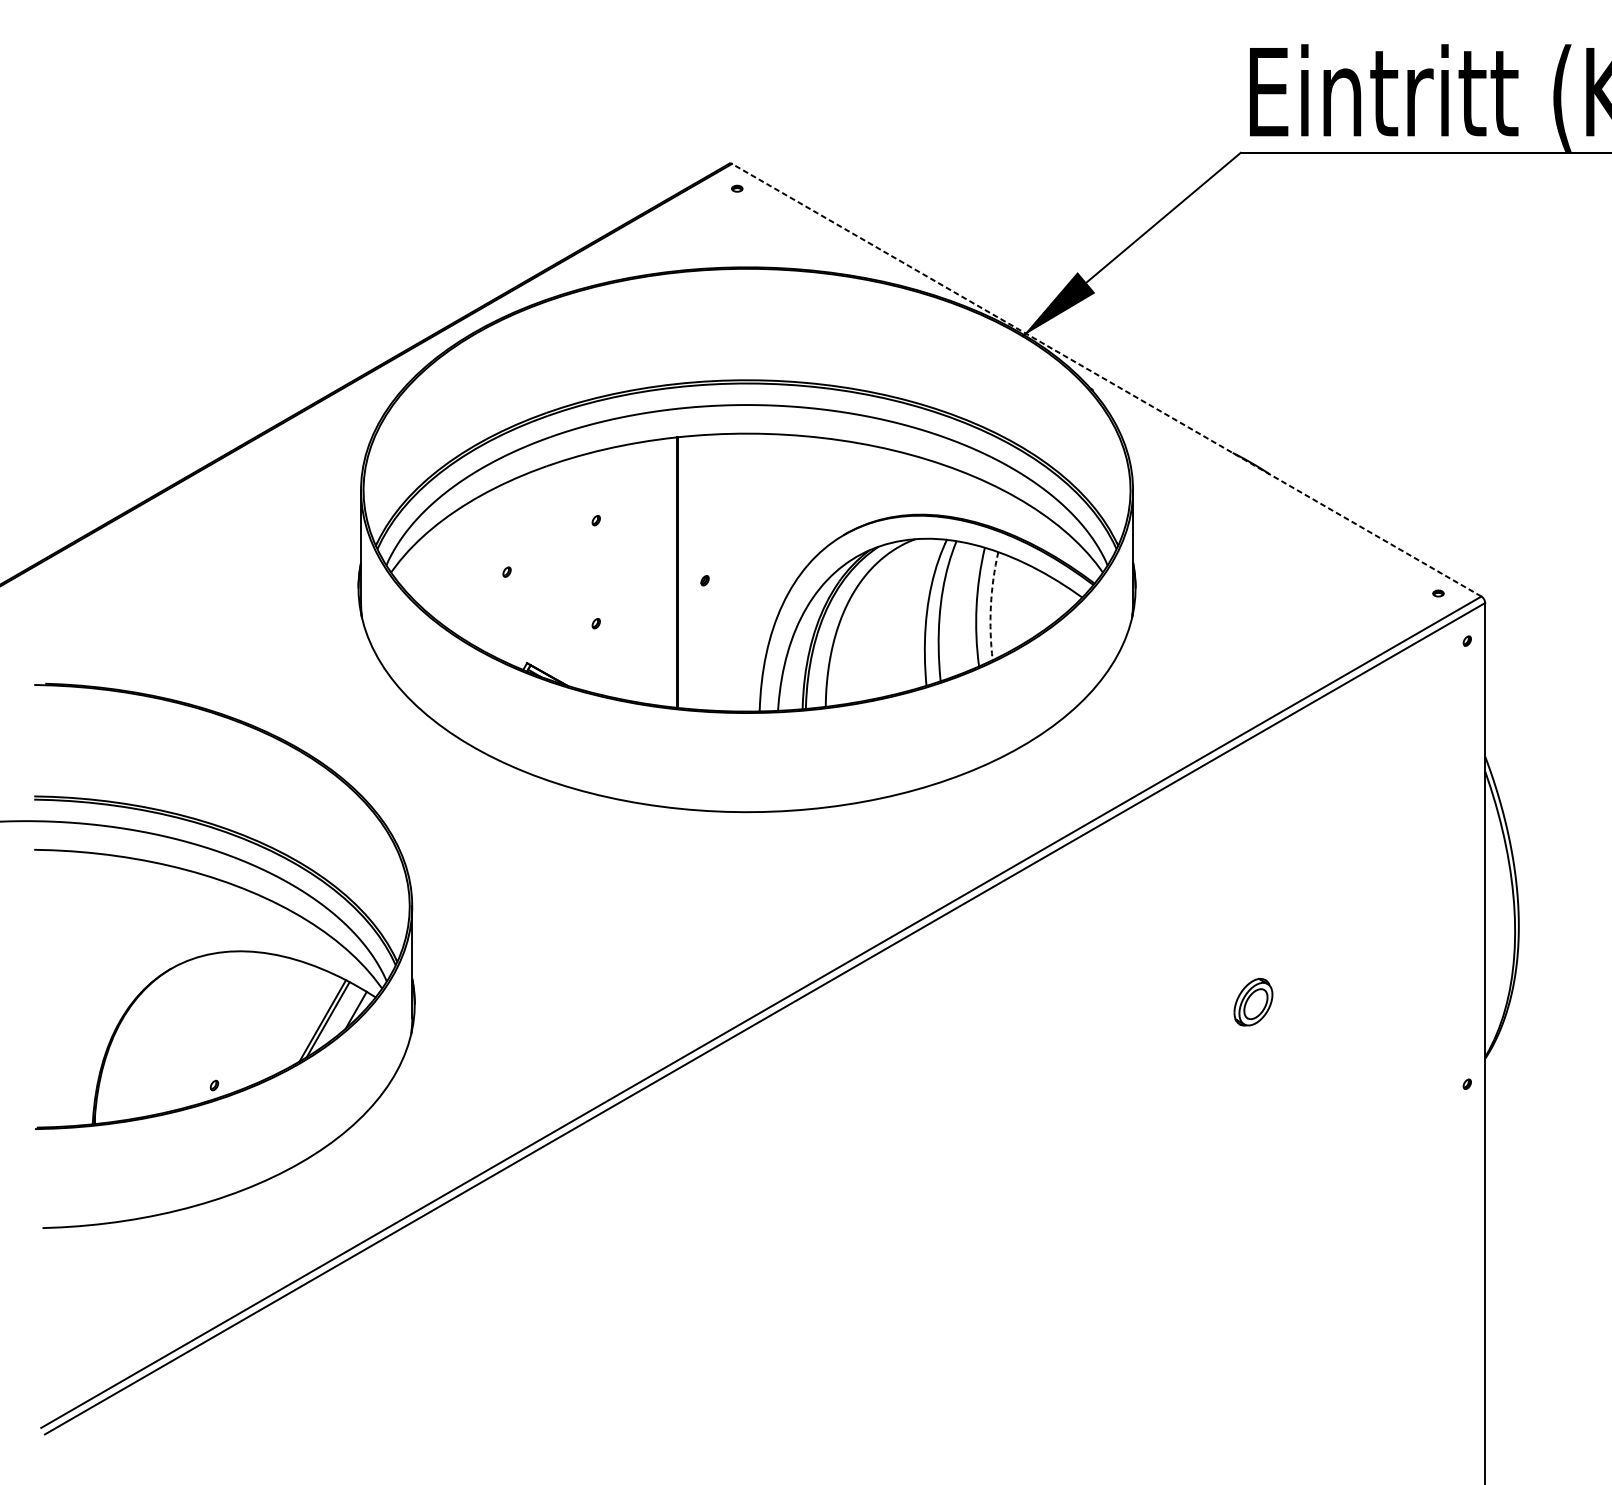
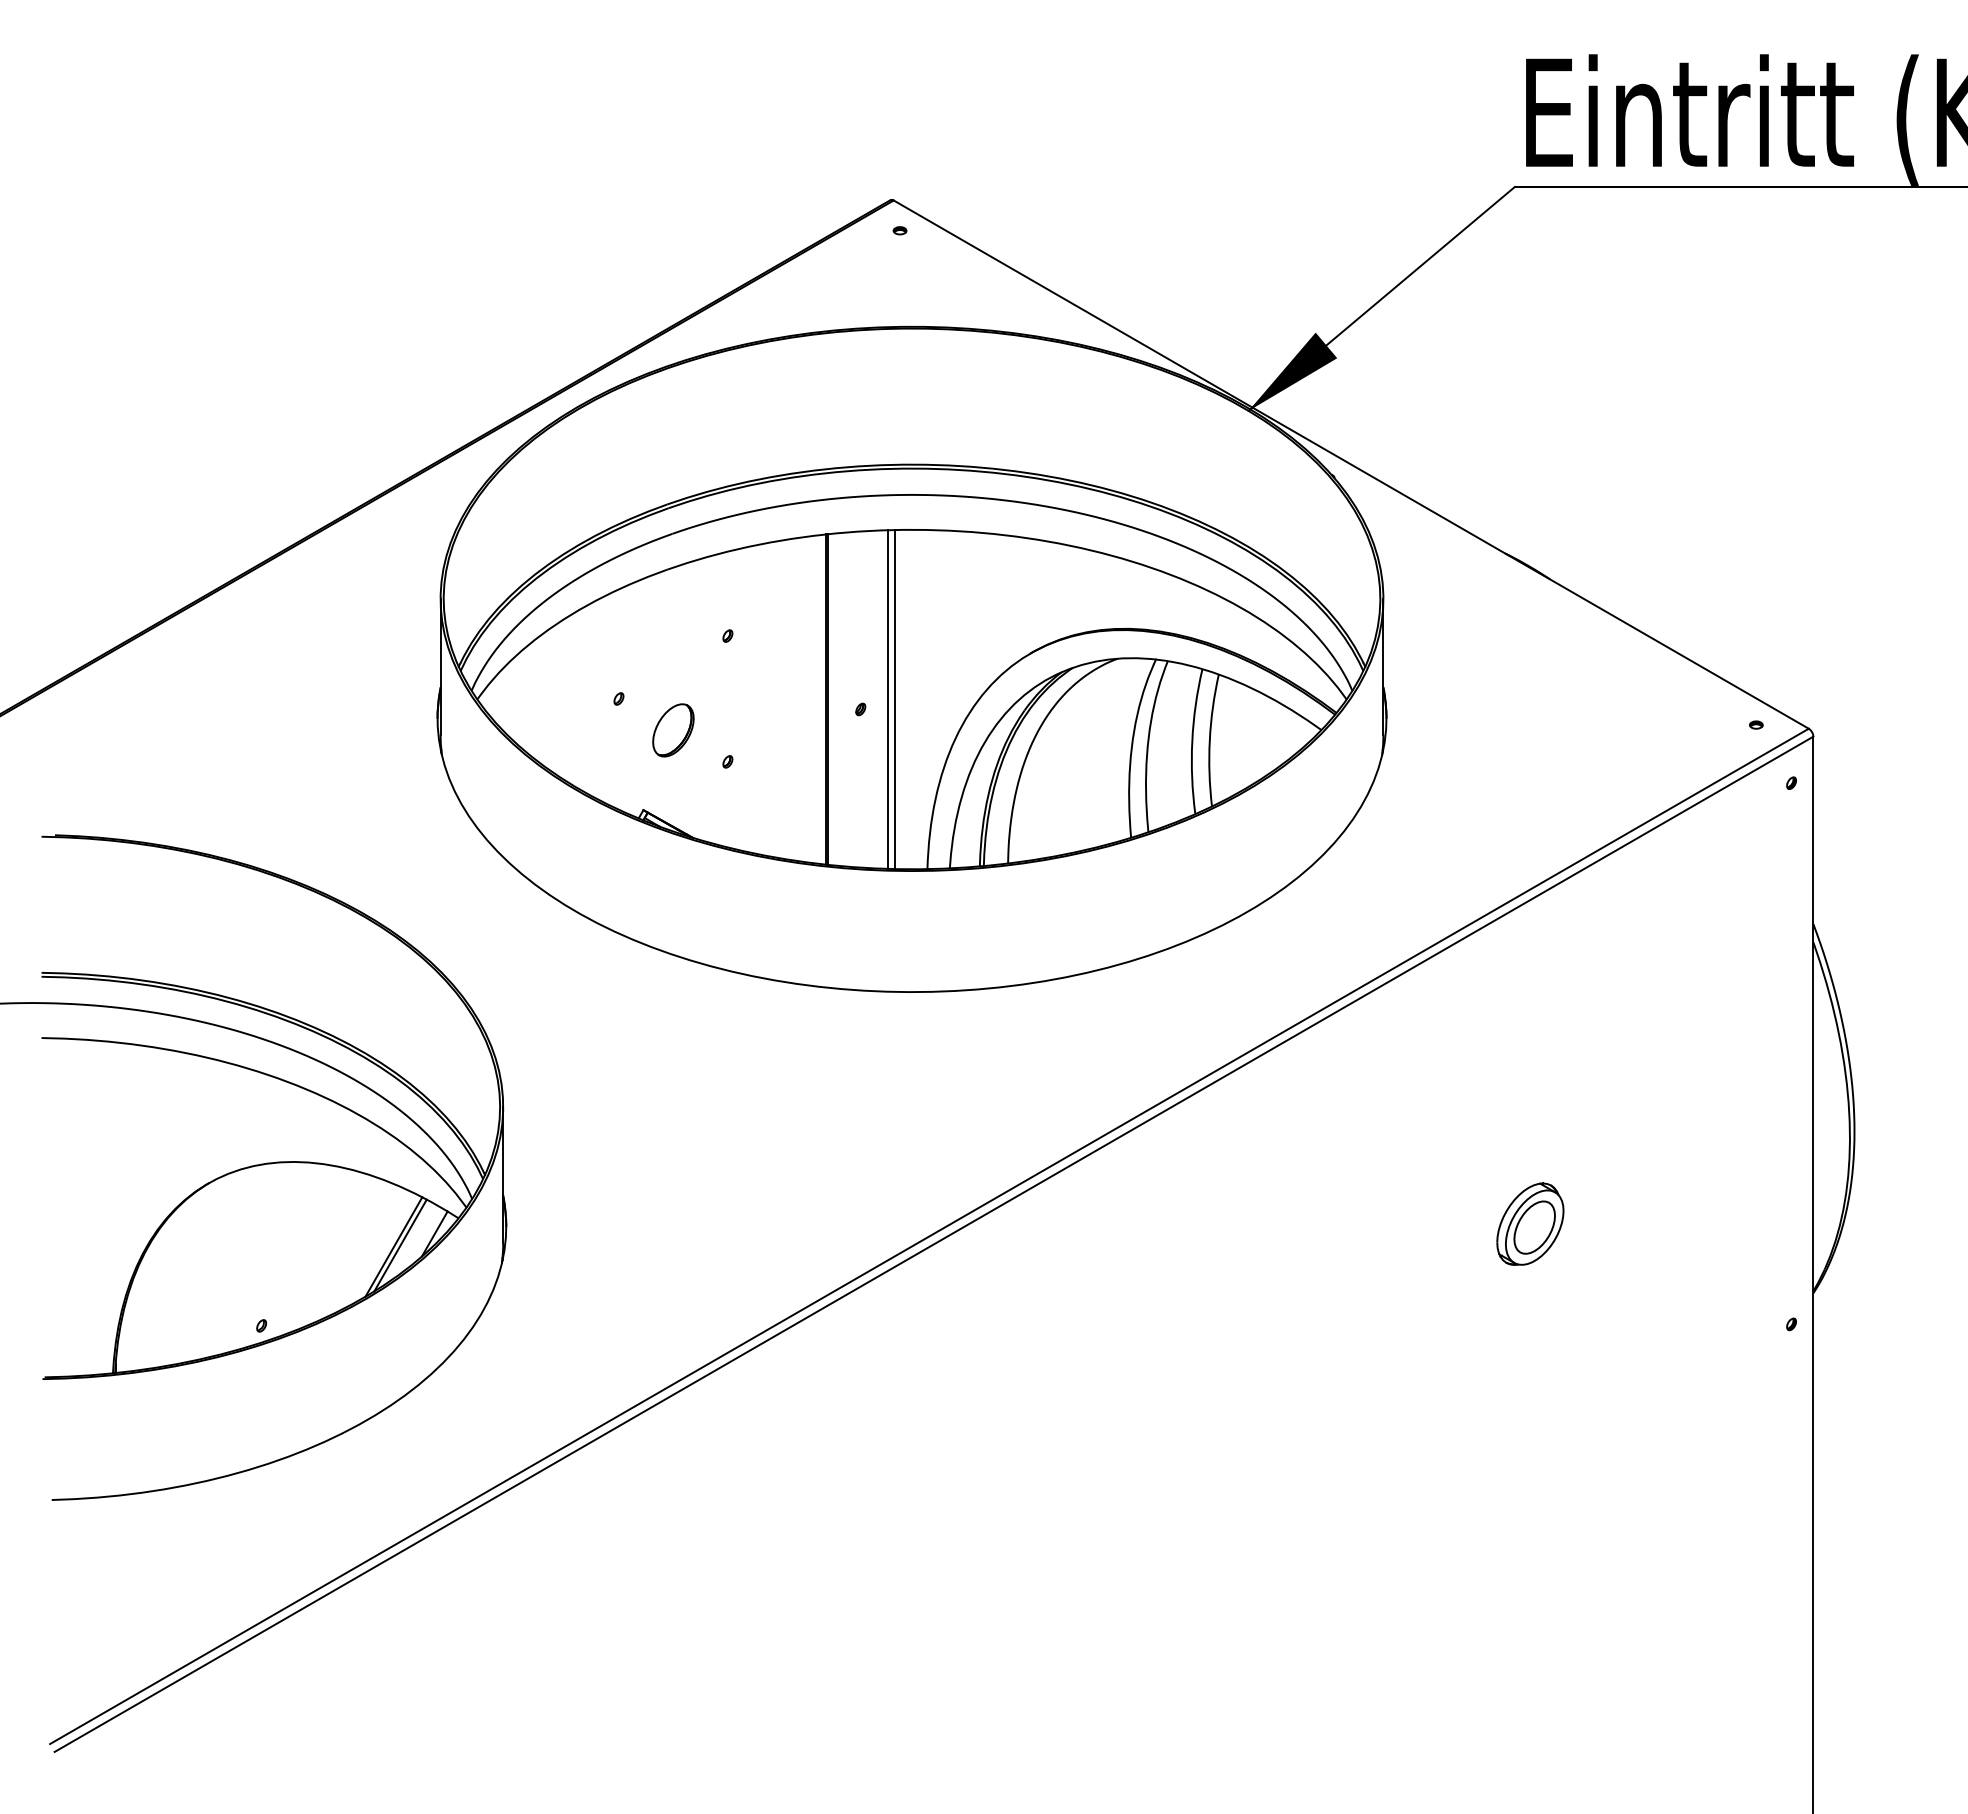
line: (1106, 380) -> (1350, 464), dashed -> solid
line: (727, 572) -> (888, 699), added
line: (732, 572) -> (894, 699), added
part: (551, 597) -> (673, 730), added
arc: (990, 606) -> (1209, 740), dashed -> solid
part: (1253, 1001) -> (1530, 1223), size x1.43

